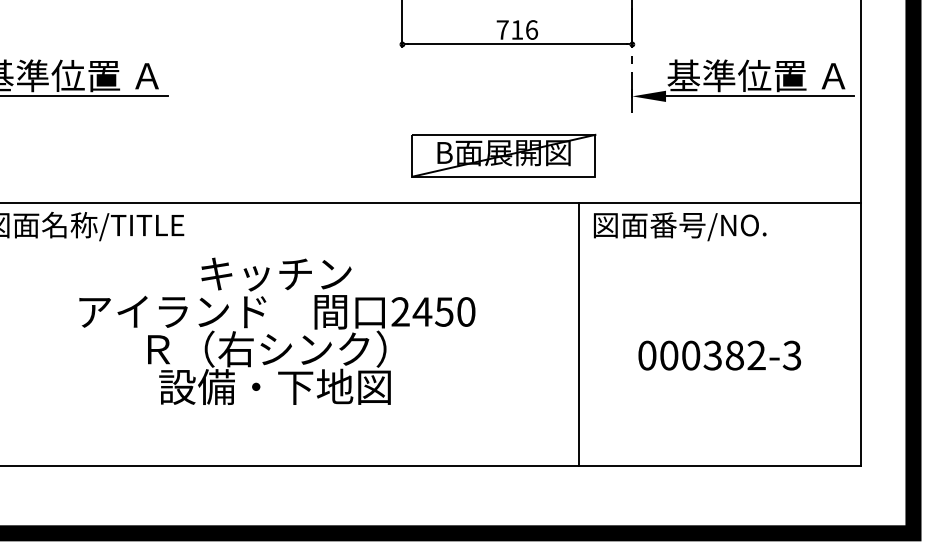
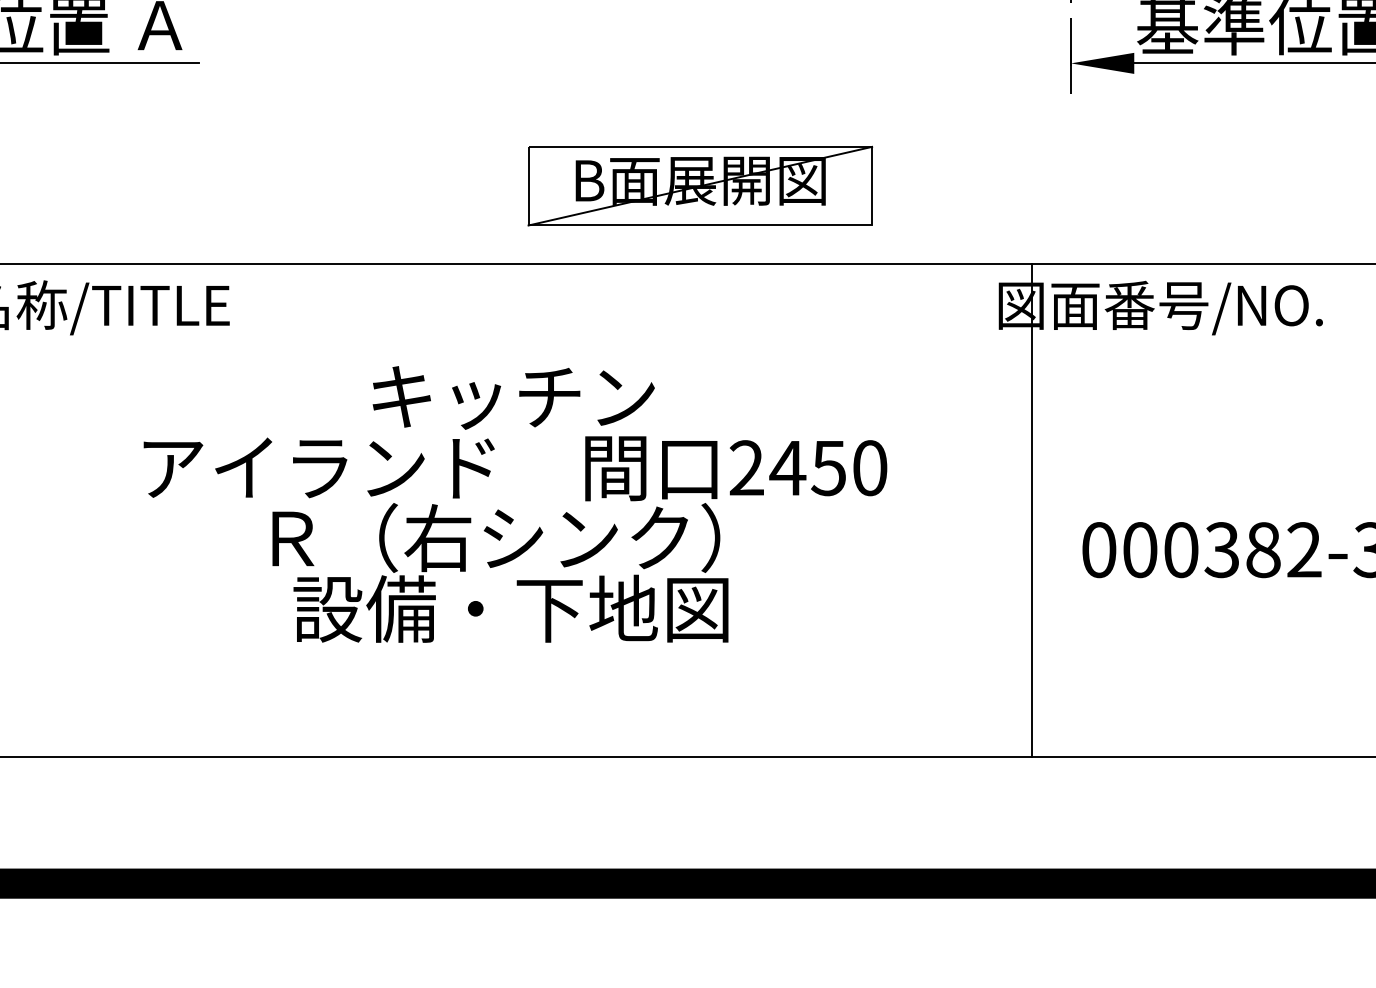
part: (503, 155) -> (699, 185), moved
text: (277, 330) -> (515, 502), moved
line: (578, 334) -> (1031, 510), moved

